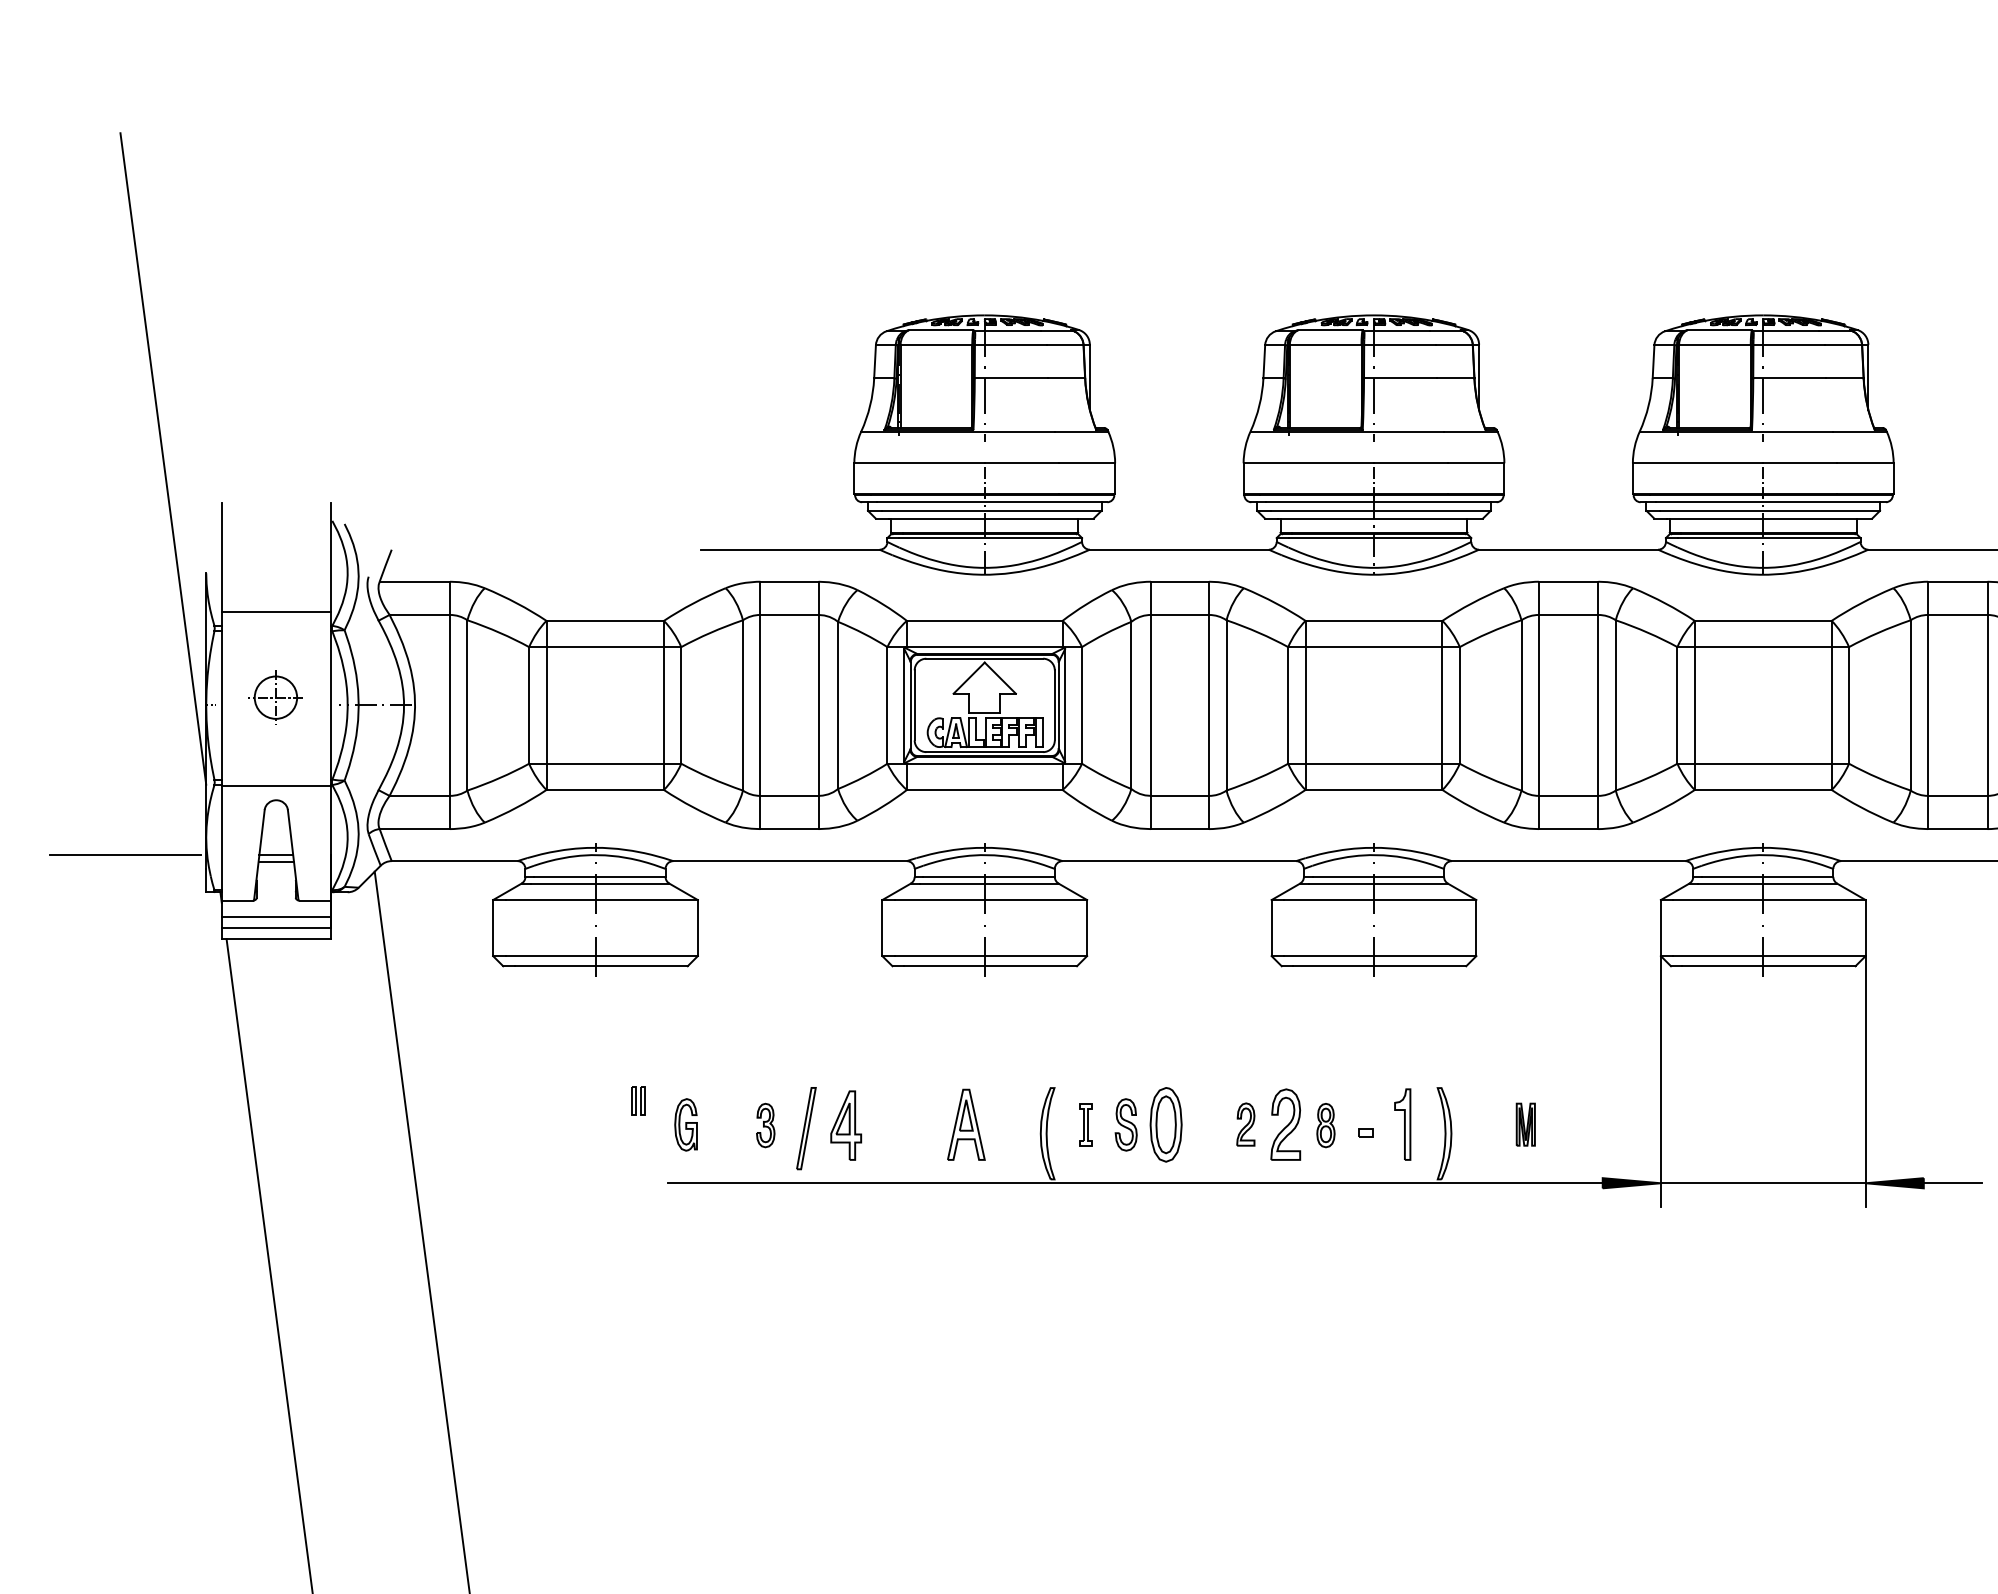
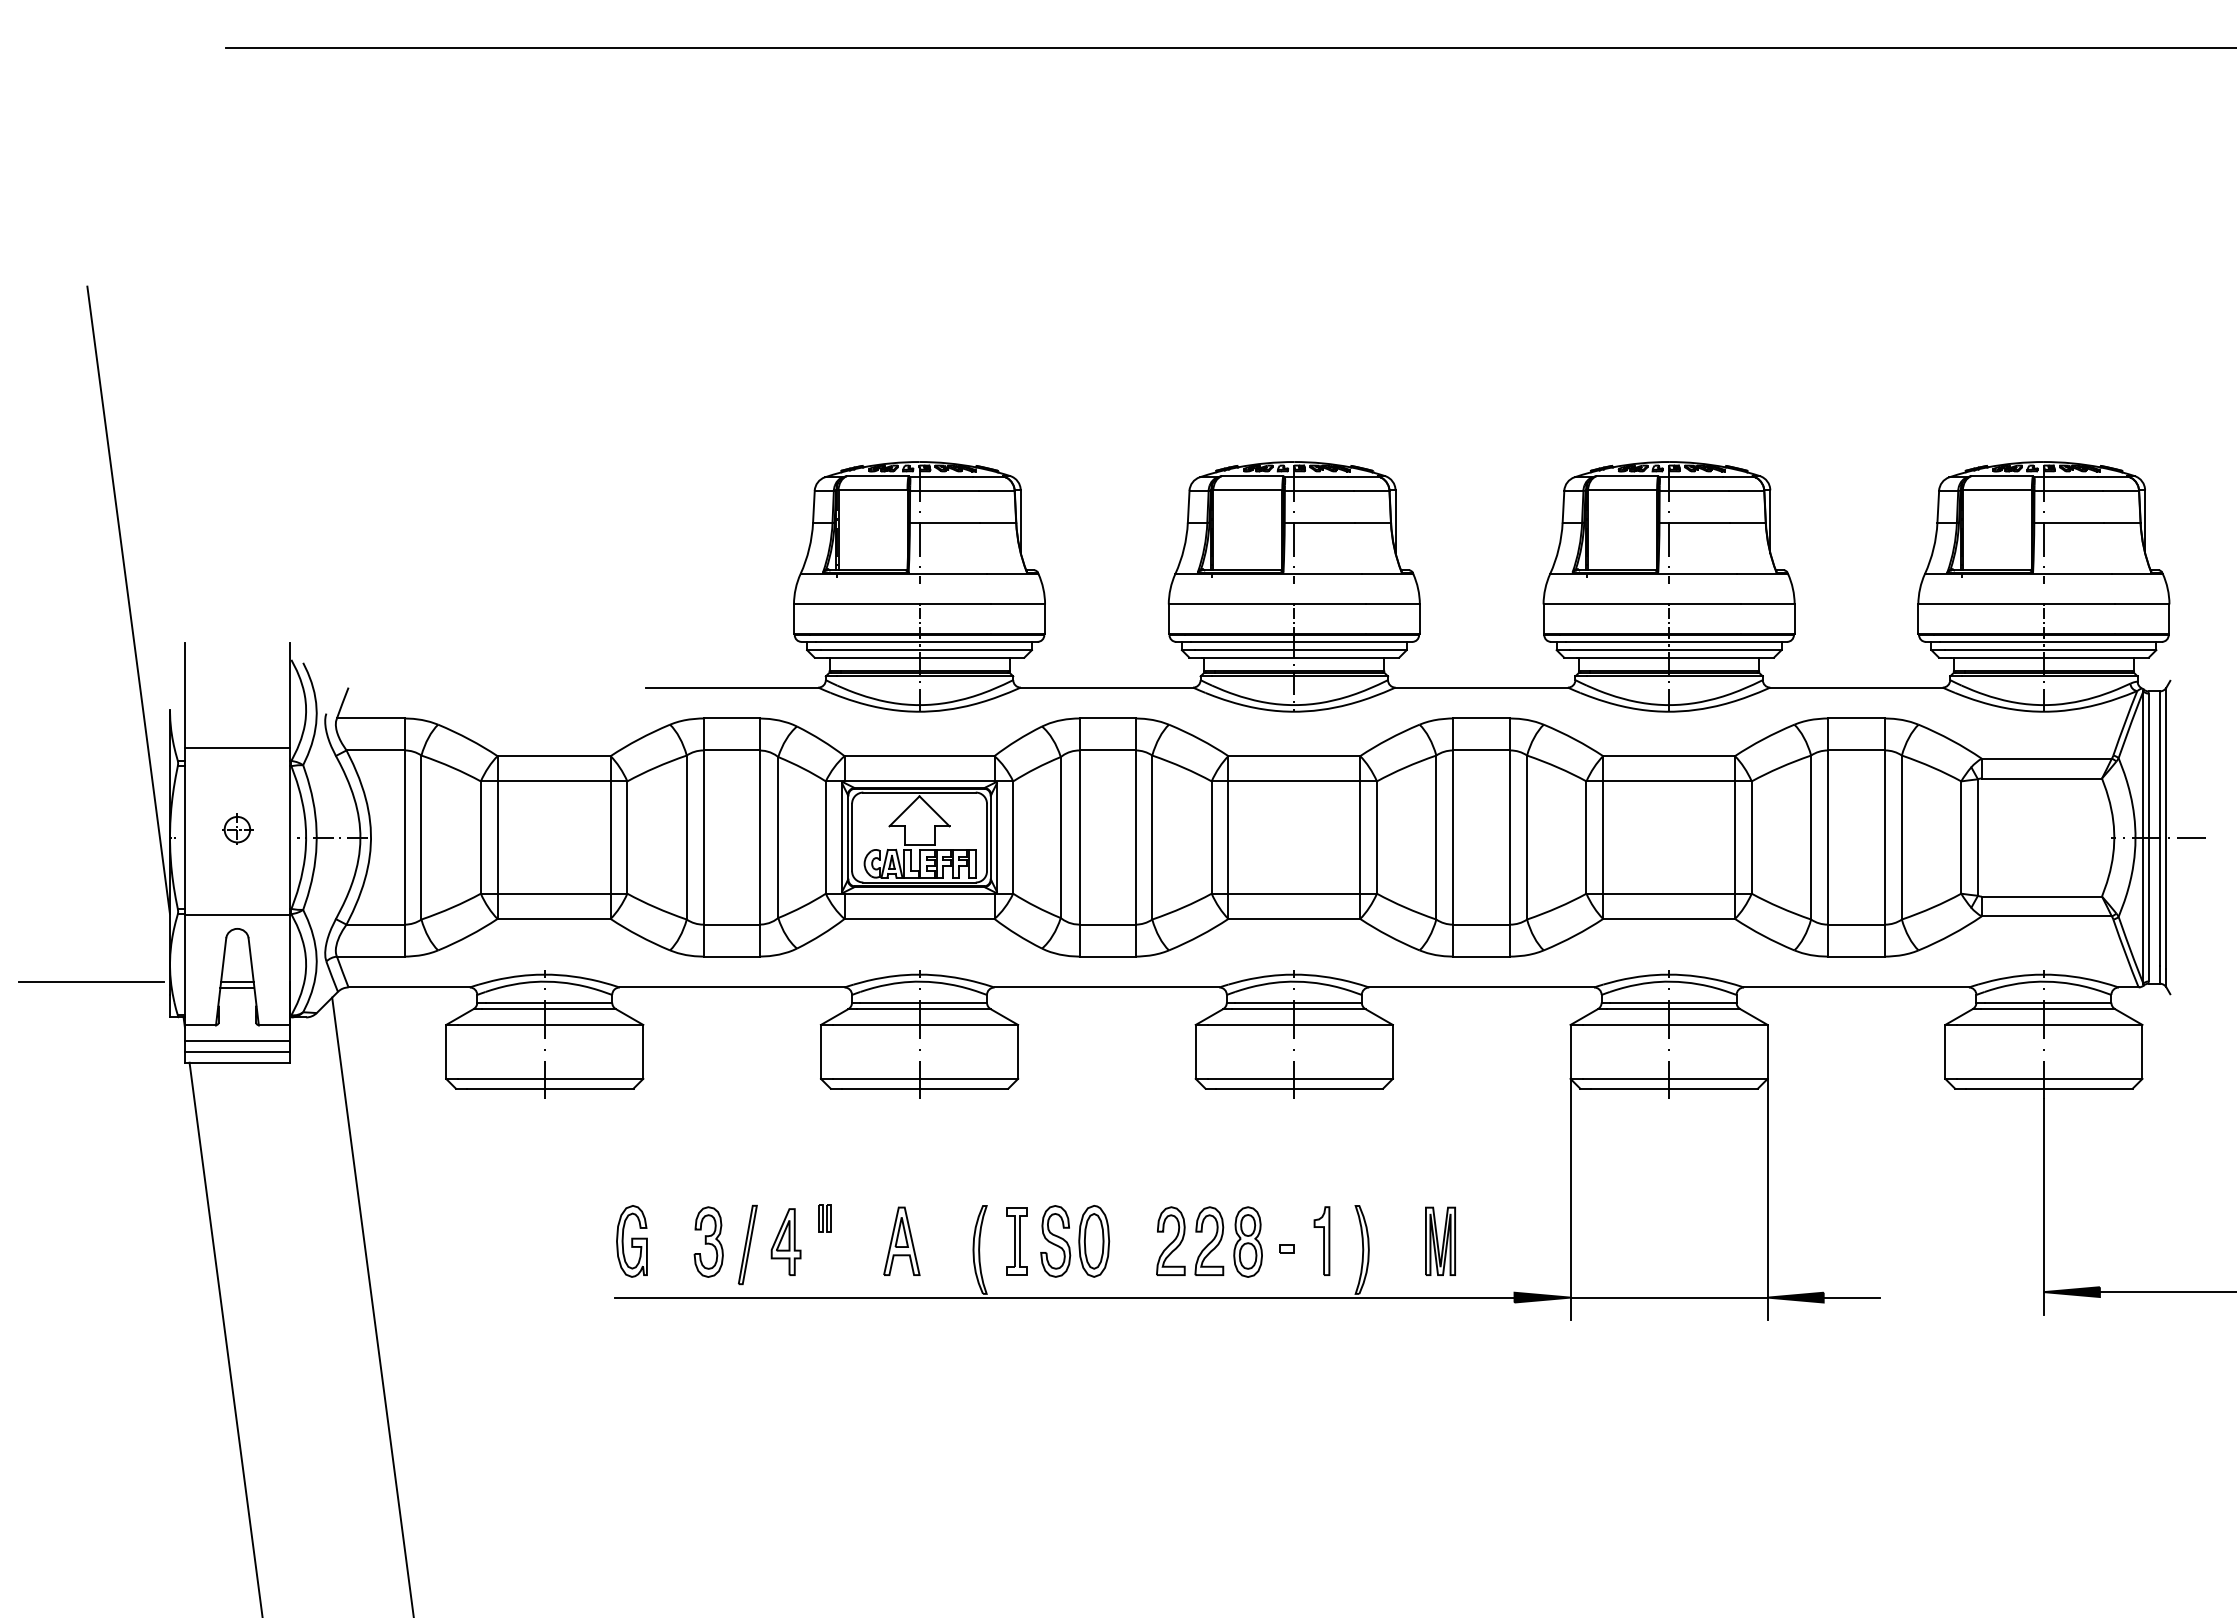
part: (276, 696) -> (237, 828), size x0.62
part: (637, 1101) -> (824, 1218), moved
part: (1245, 1123) -> (1170, 1240), size x1.67
part: (1525, 1123) -> (1440, 1240), size x1.67
part: (685, 1124) -> (631, 1241), size x1.43
part: (765, 1124) -> (708, 1241), size x1.67
part: (1085, 1124) -> (1016, 1241), size x1.67
part: (1125, 1124) -> (1055, 1241), size x1.43
part: (1325, 1124) -> (1247, 1241), size x1.67

